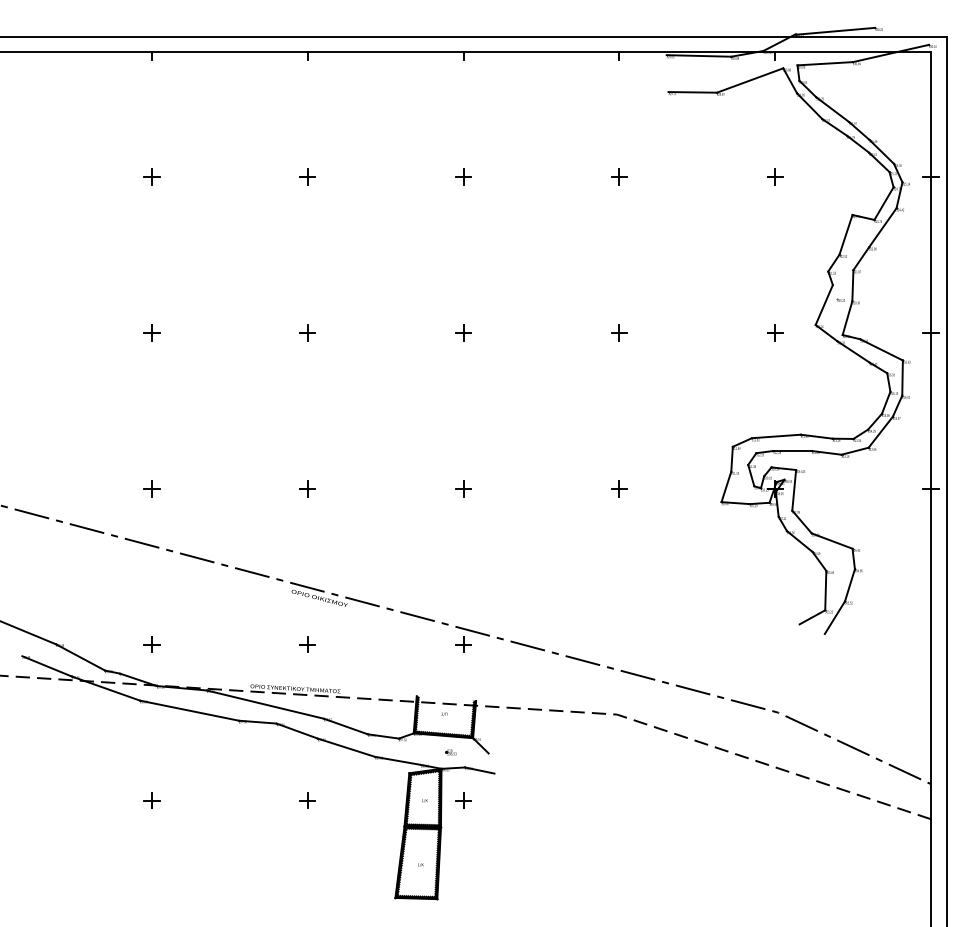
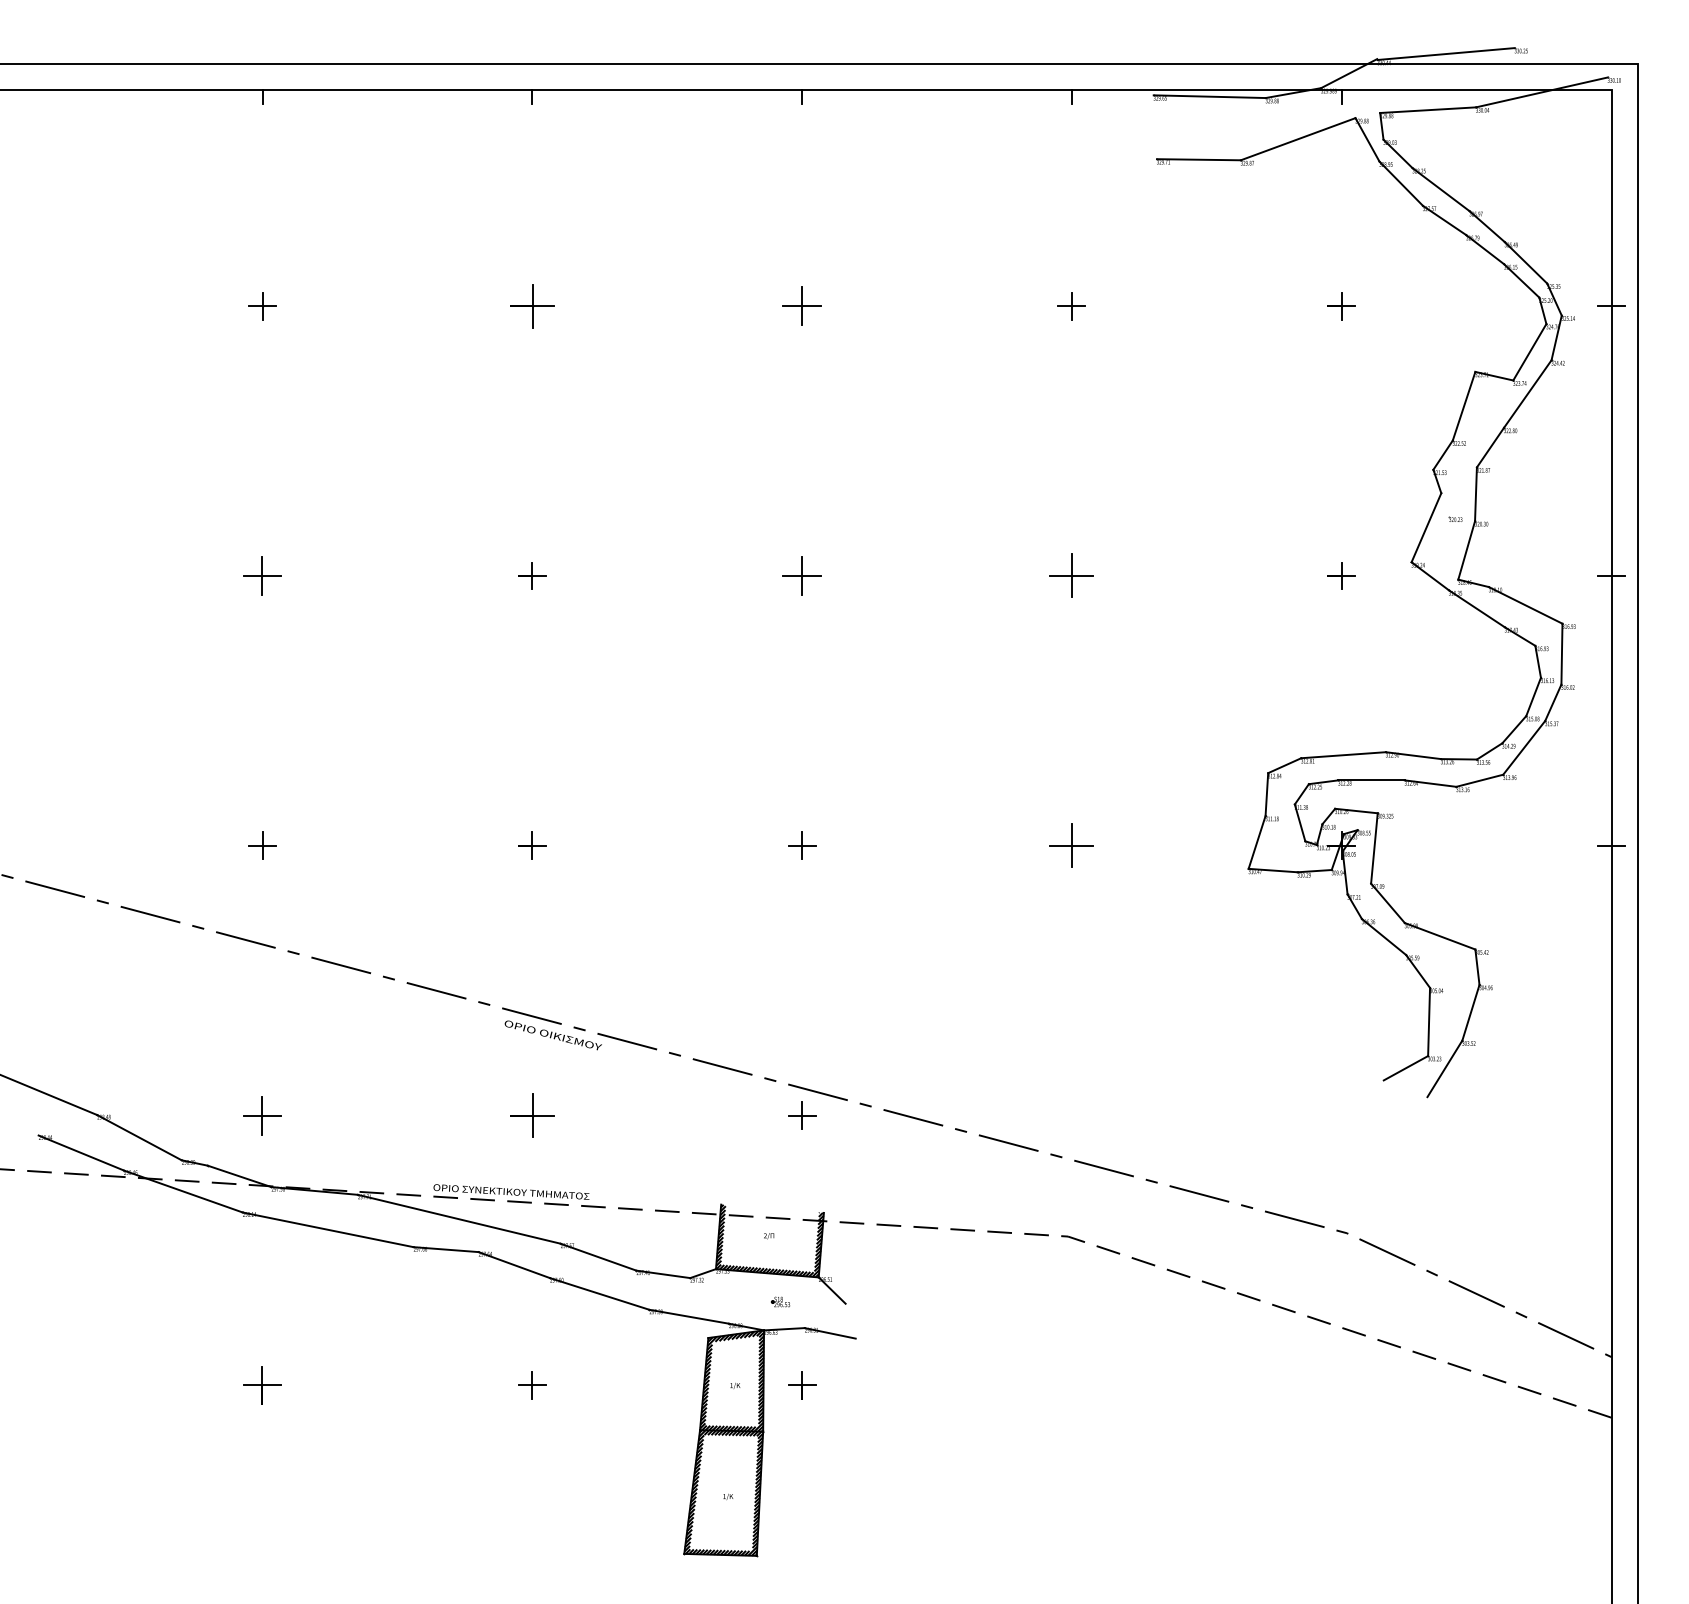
part: (307, 176) -> (532, 305), size x1.6
part: (463, 176) -> (802, 305), size x1.4
part: (151, 332) -> (262, 575), size x1.4
part: (463, 332) -> (802, 575), size x1.4
part: (619, 332) -> (1072, 575), size x1.6
part: (619, 488) -> (1072, 845), size x1.6
part: (151, 644) -> (262, 1115), size x1.4
part: (307, 644) -> (532, 1115), size x1.6
part: (151, 800) -> (262, 1385), size x1.4

